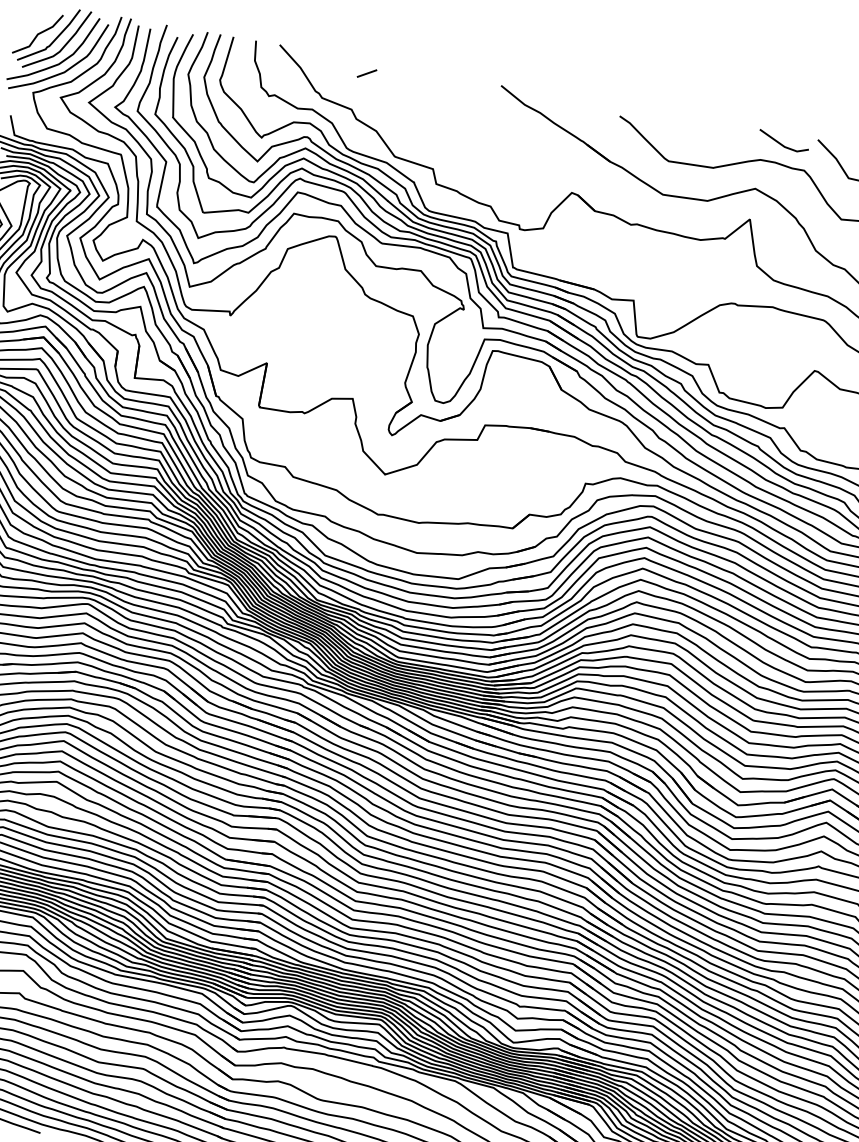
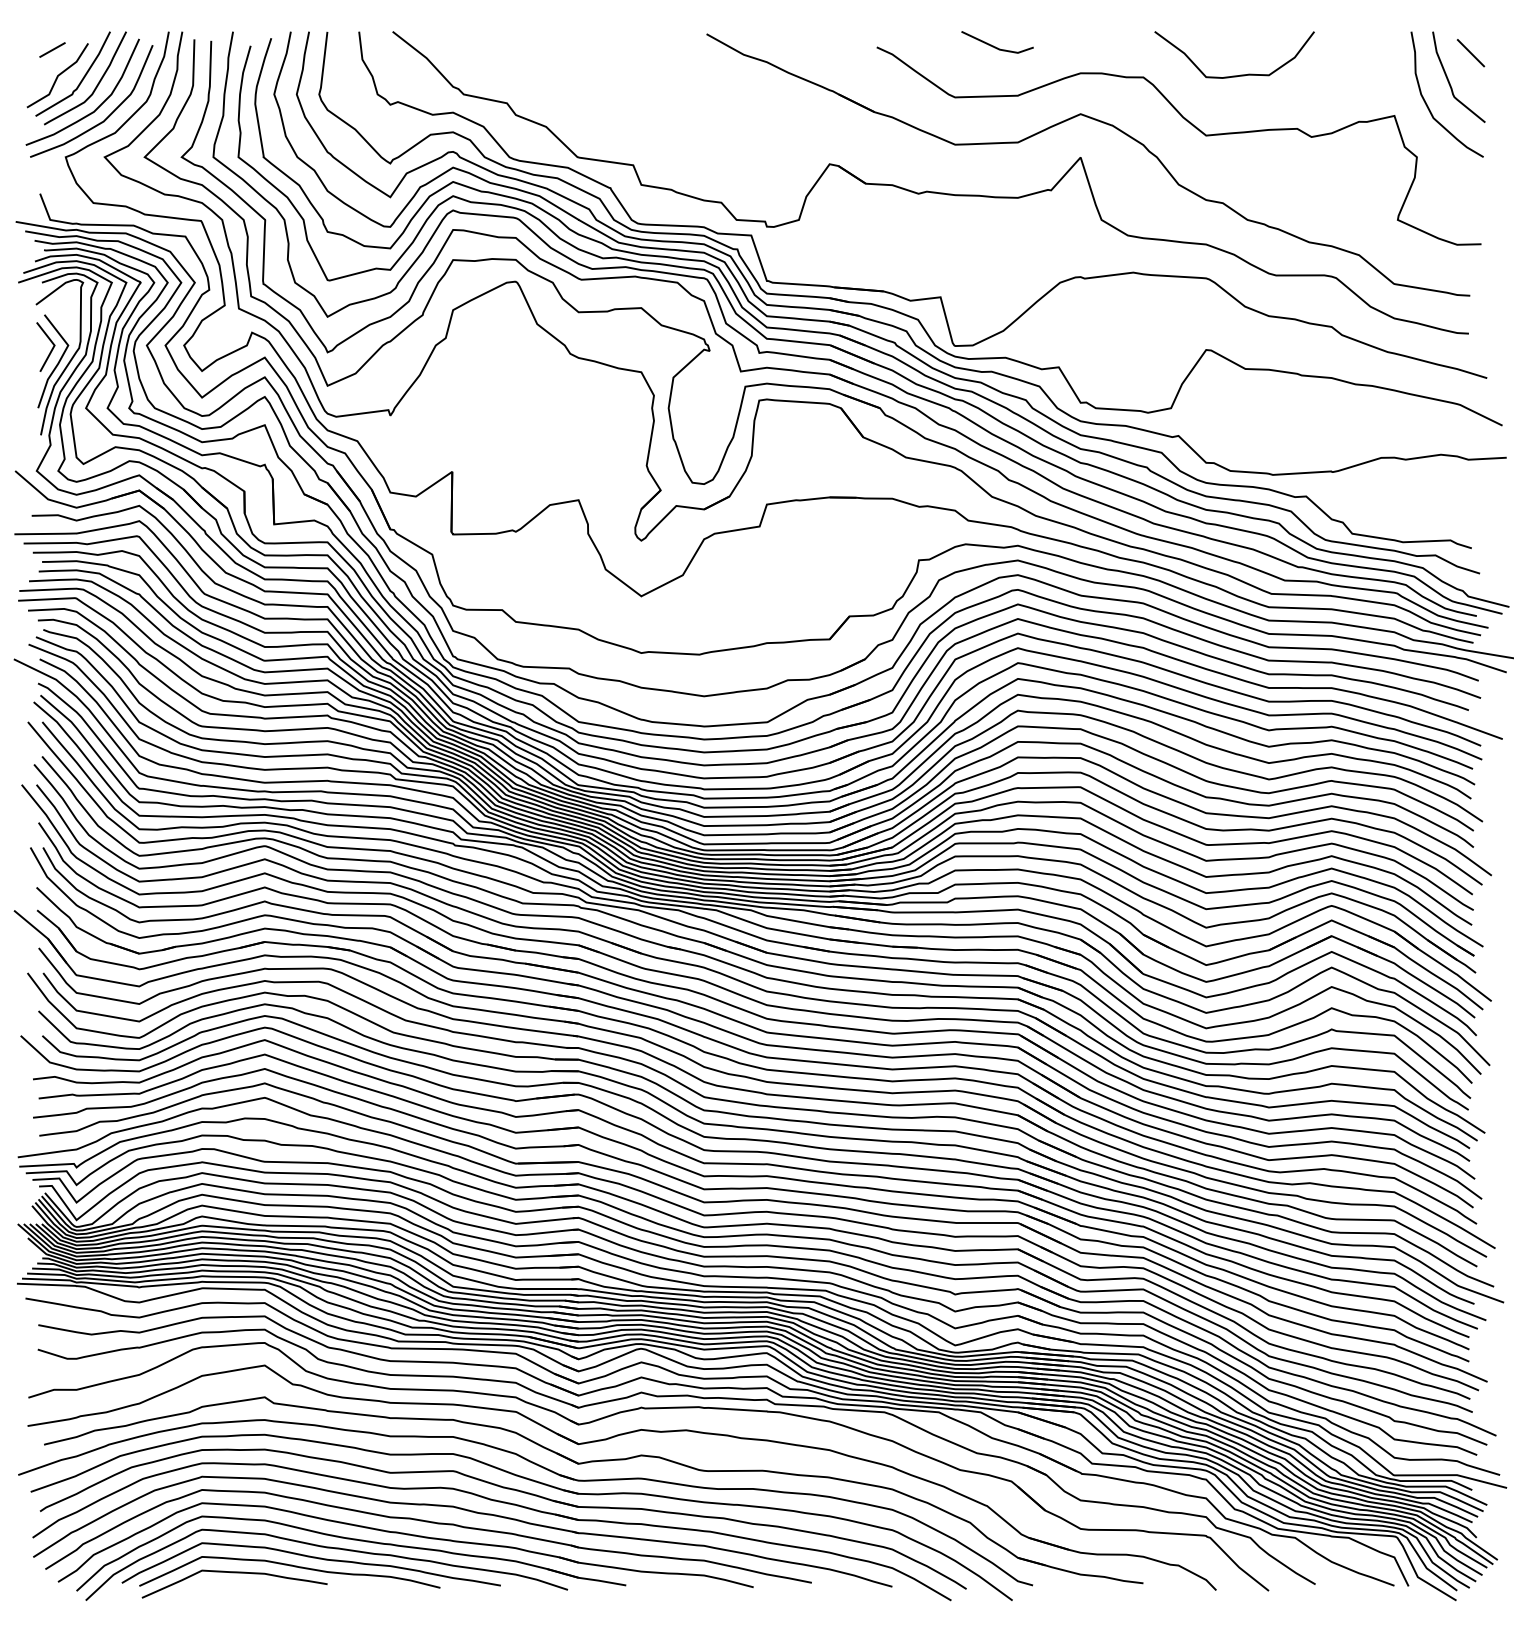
line: (367, 73) -> (52, 49), moved
line: (782, 144) -> (995, 46), moved

